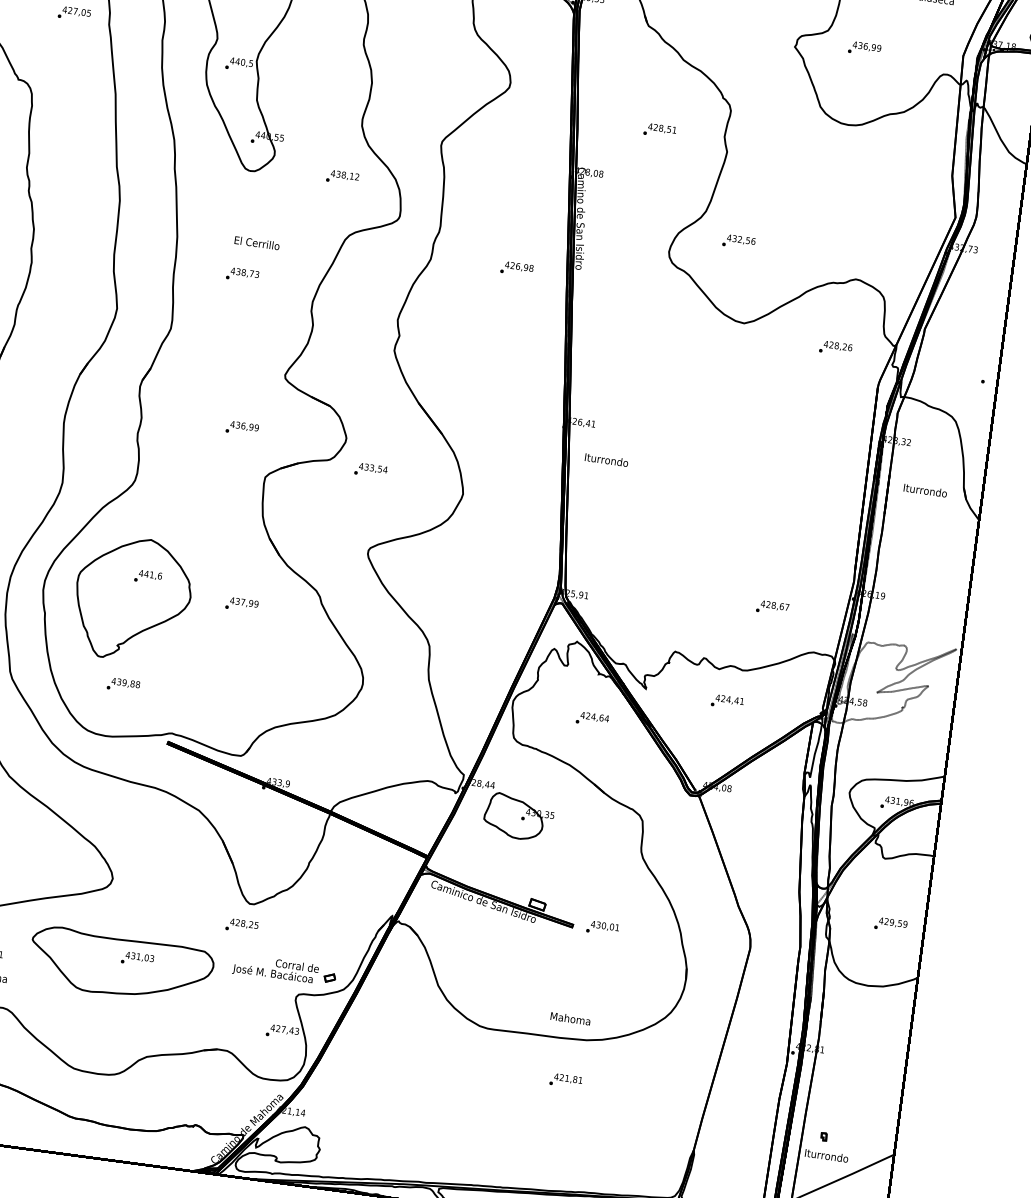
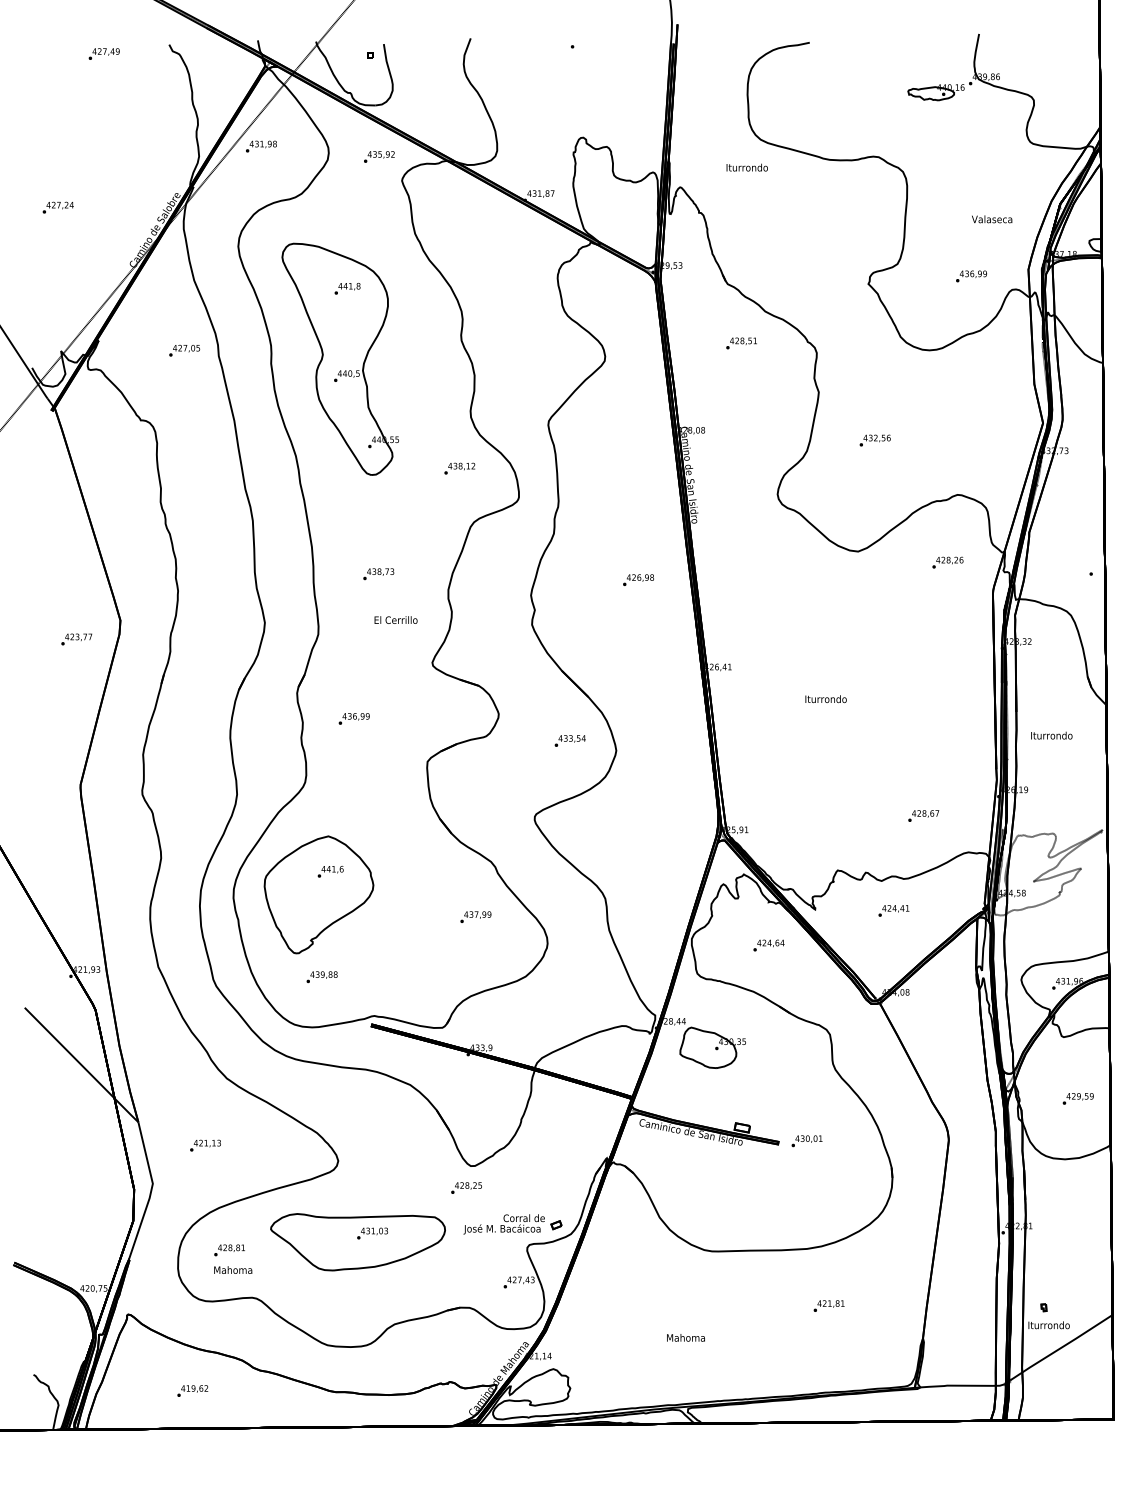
text: (864, 49) -> (971, 276), moved
text: (659, 130) -> (741, 343), moved
text: (738, 241) -> (874, 440), moved
text: (256, 242) -> (395, 619), moved
text: (517, 268) -> (638, 579), moved
text: (241, 428) -> (353, 718), moved
text: (606, 460) -> (825, 699), moved
text: (370, 469) -> (569, 740), moved
text: (925, 490) -> (1051, 735), moved
text: (241, 604) -> (475, 916), moved
text: (570, 1018) -> (685, 1337), moved
text: (565, 1080) -> (828, 1305), moved

